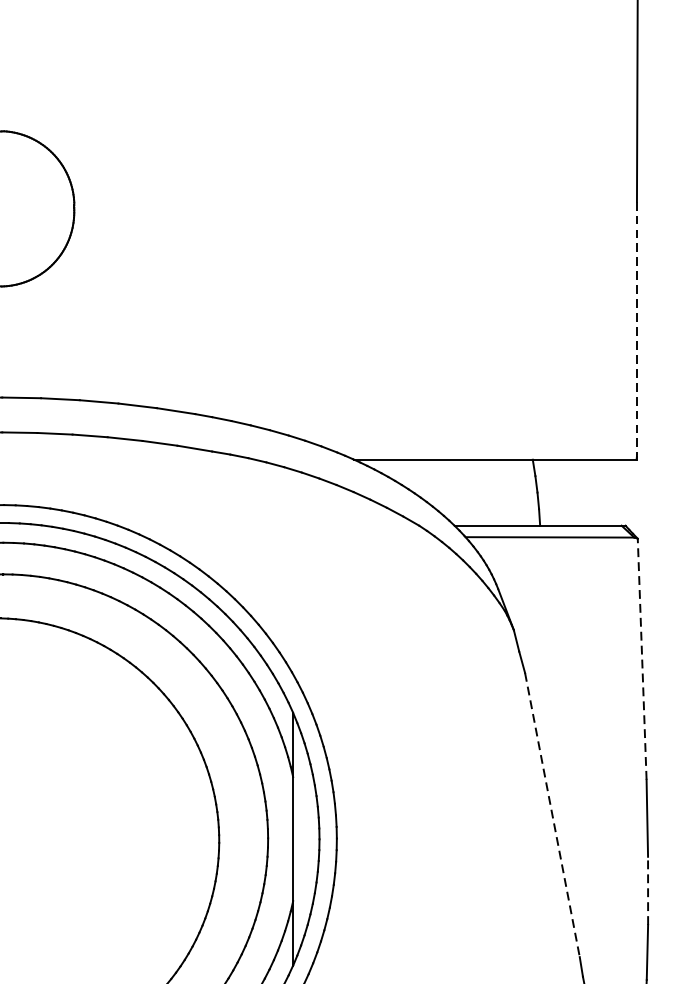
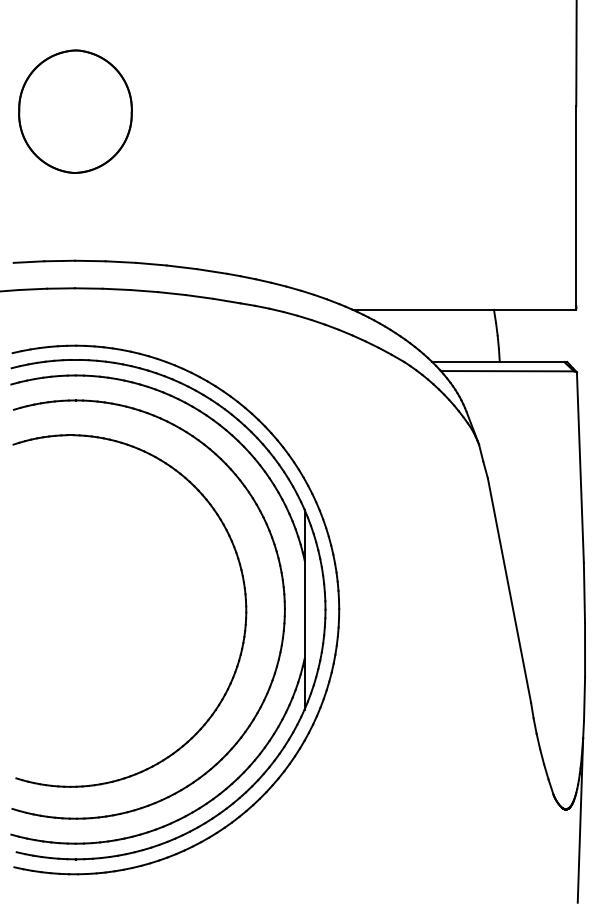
line: (637, 328) -> (576, 206), dashed -> solid
line: (642, 657) -> (580, 466), dashed -> solid
line: (552, 816) -> (509, 591), dashed -> solid
line: (648, 890) -> (585, 650), dashed -> solid

